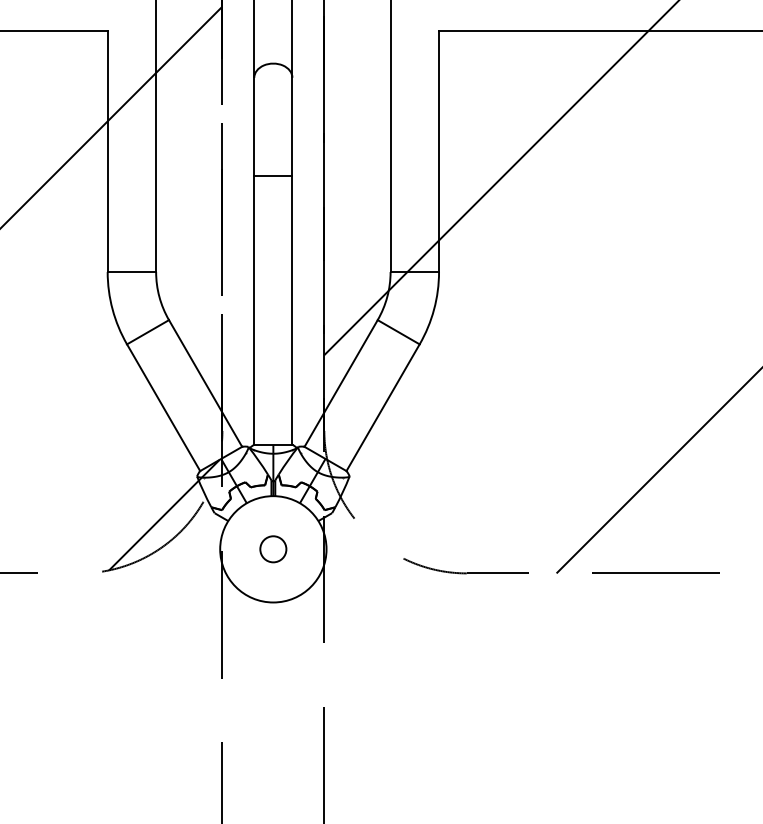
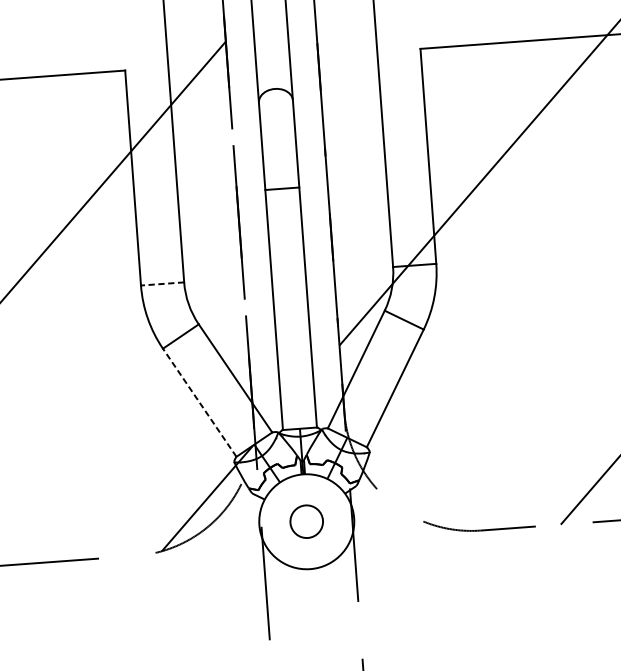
line: (131, 272) -> (162, 284), solid -> dashed
line: (163, 407) -> (199, 402), solid -> dashed
circle: (273, 549) -> (306, 521), size x1.4

